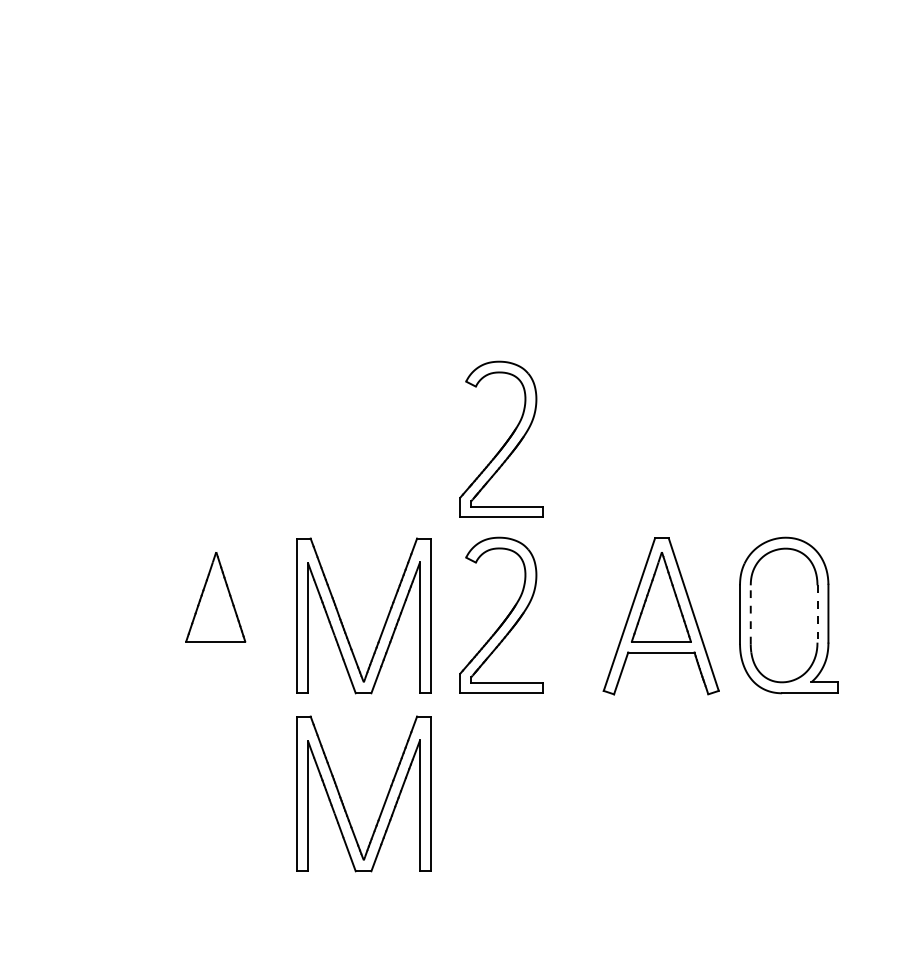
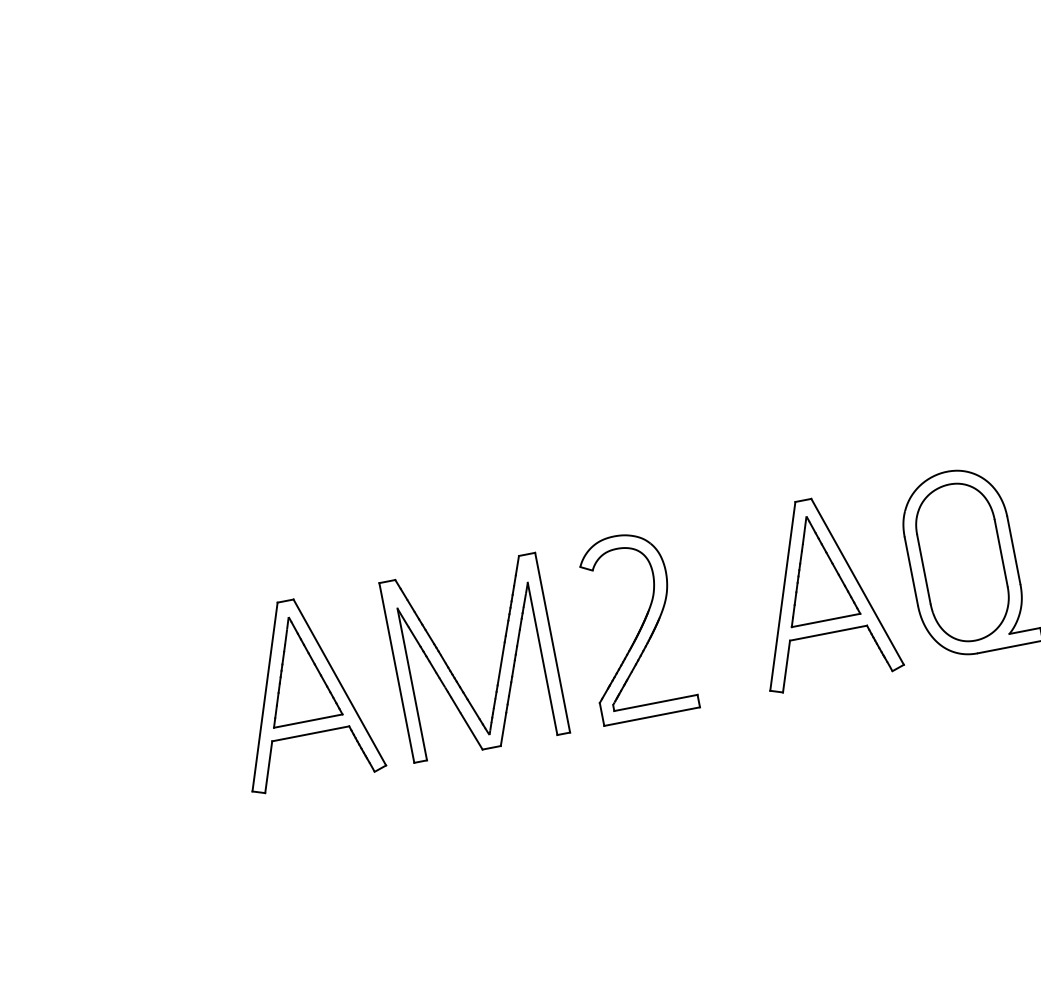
part: (501, 438) -> (594, 420), removed
line: (817, 613) -> (1001, 552), dashed -> solid
line: (750, 614) -> (923, 568), dashed -> solid
part: (215, 616) -> (302, 692), added
part: (342, 799) -> (491, 875), removed

